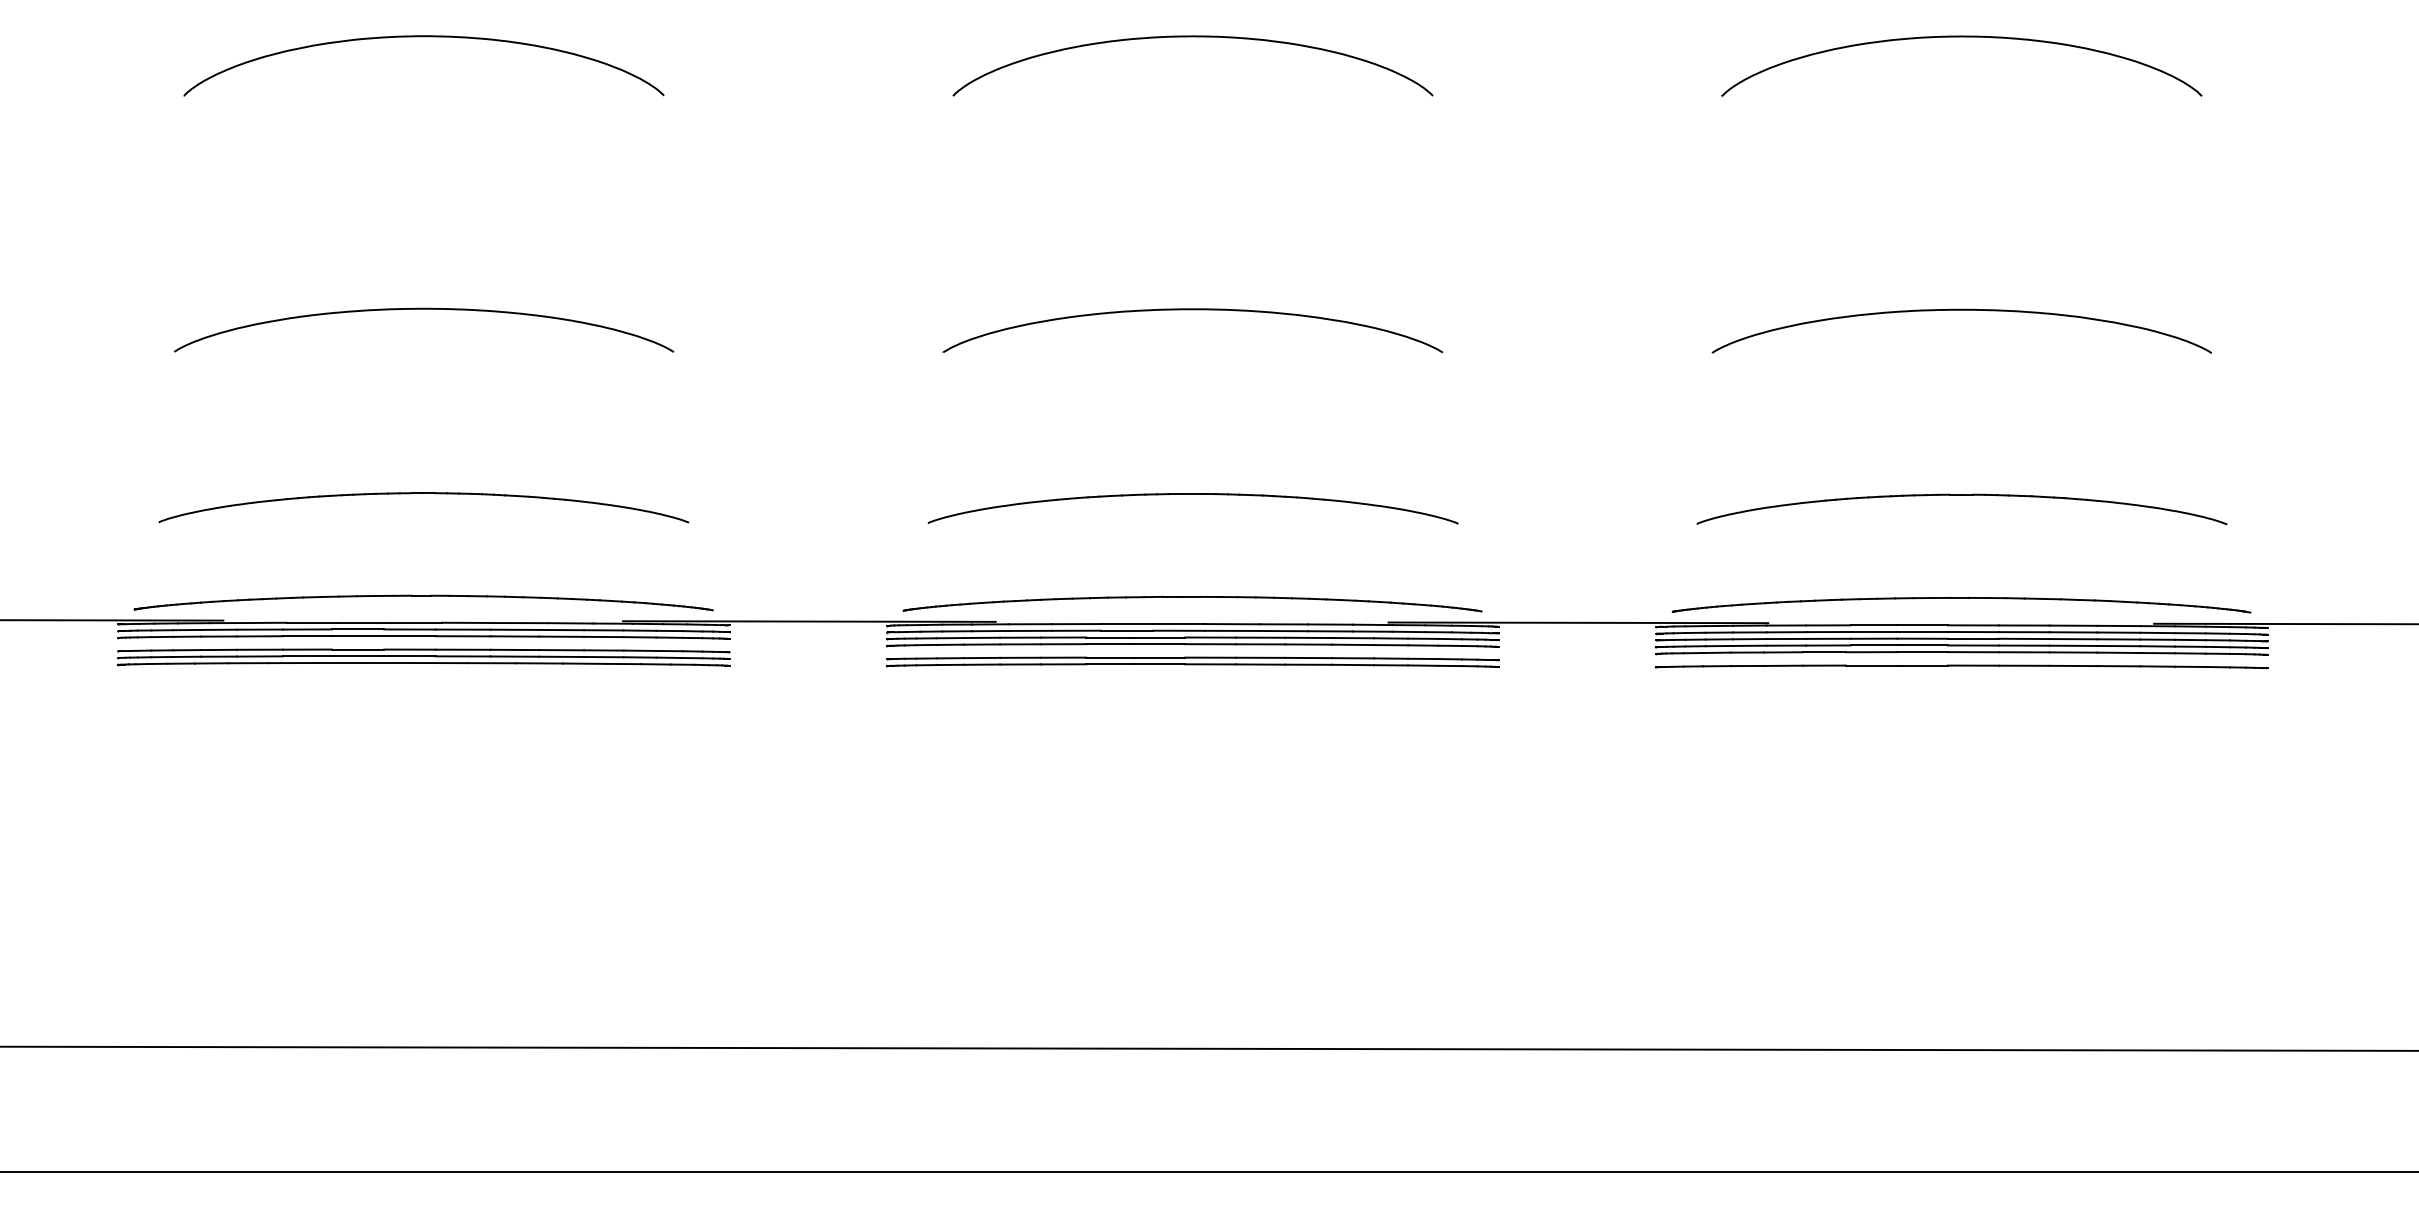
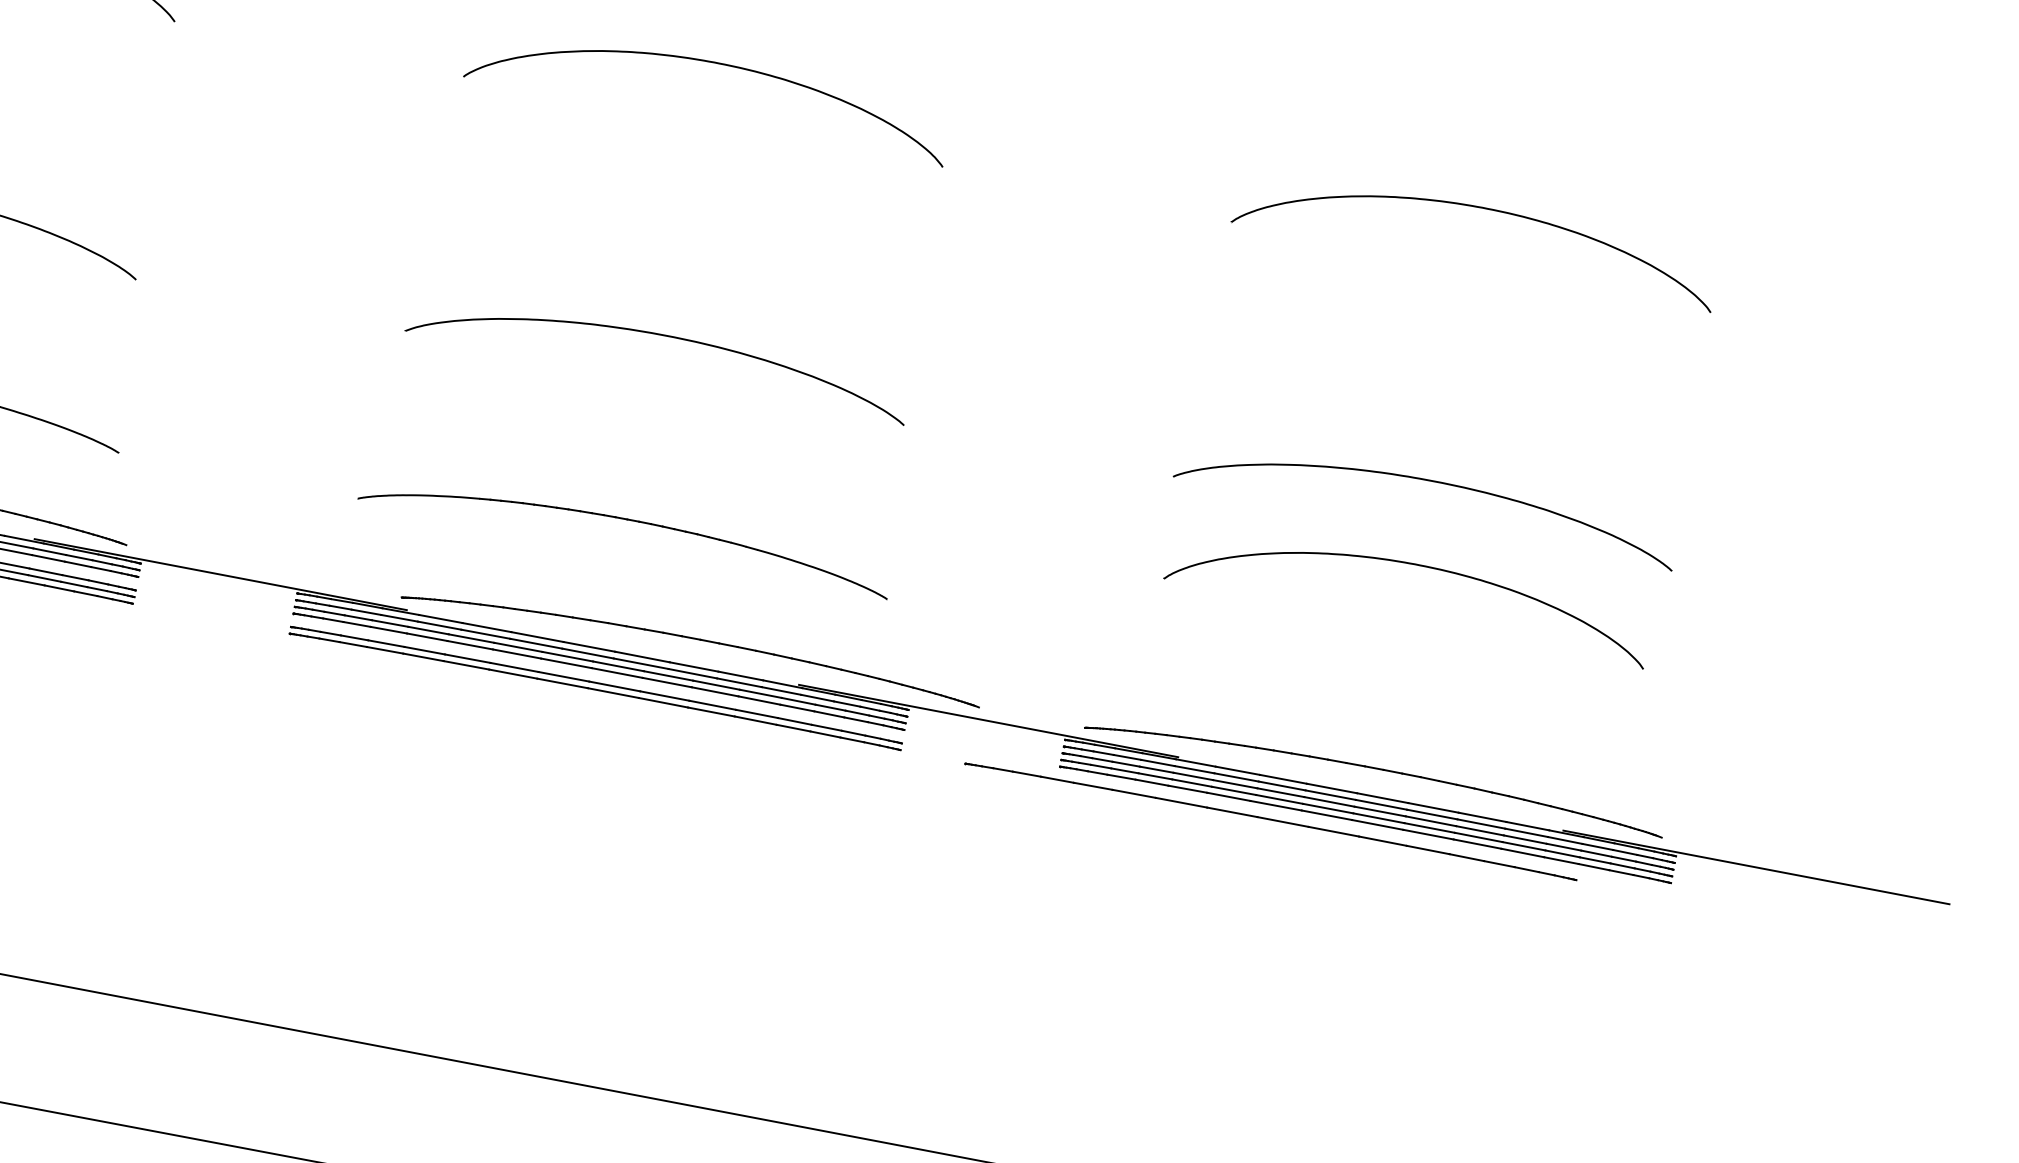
curve: (1961, 394) -> (1414, 565), added
part: (1961, 495) -> (1395, 666), removed
part: (1192, 597) -> (692, 638), moved
part: (1961, 666) -> (1270, 820), moved

